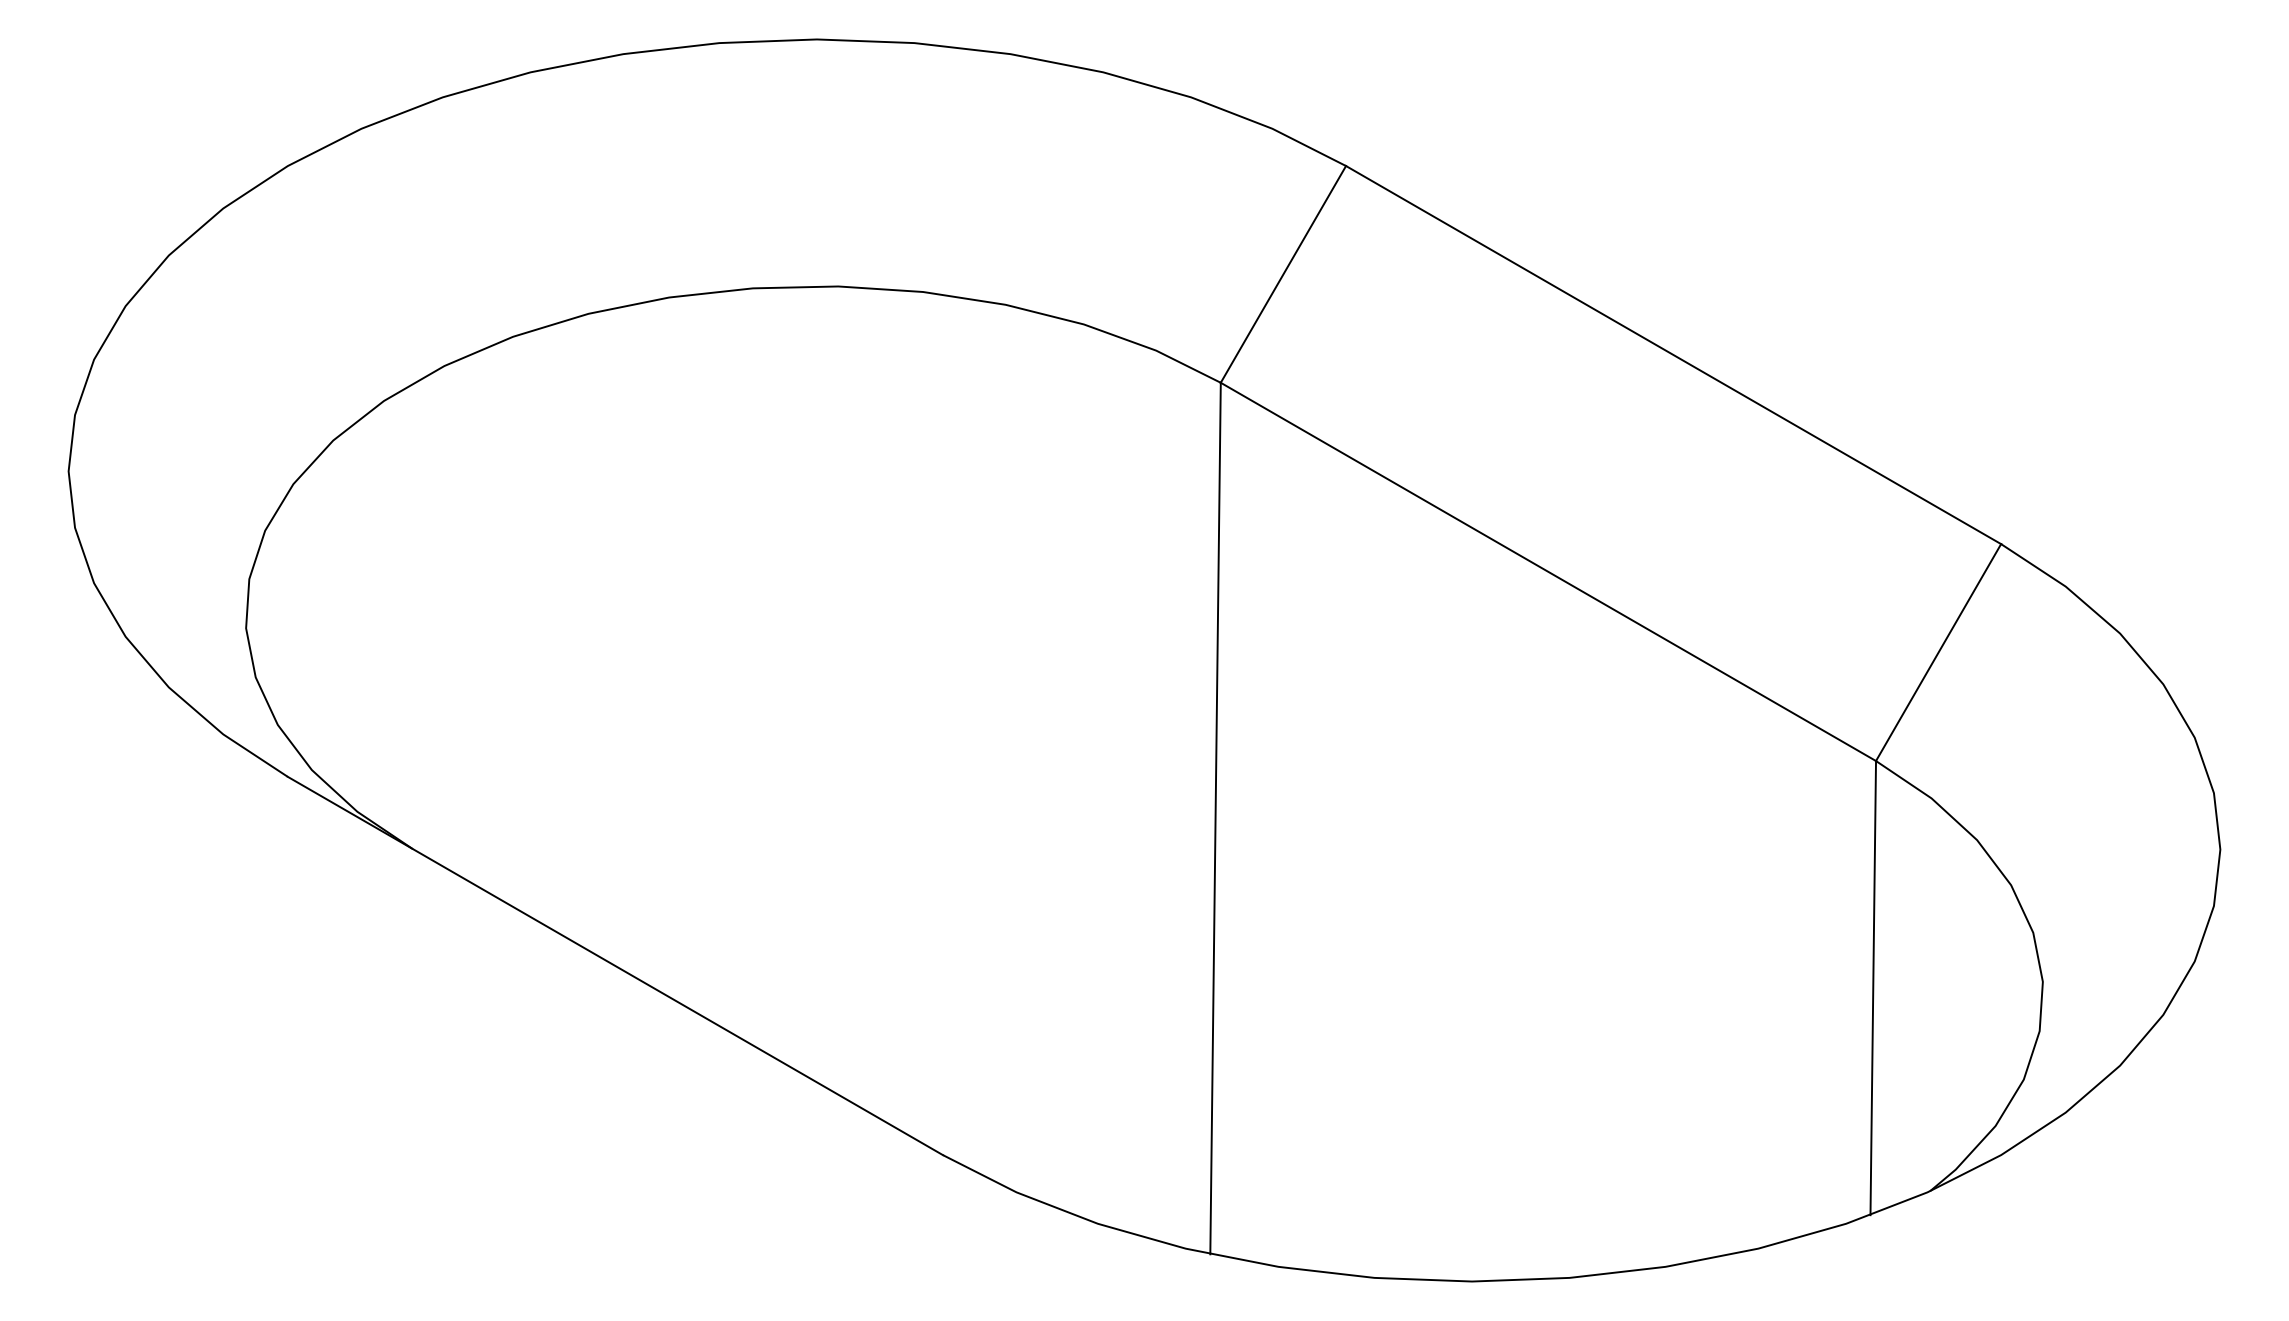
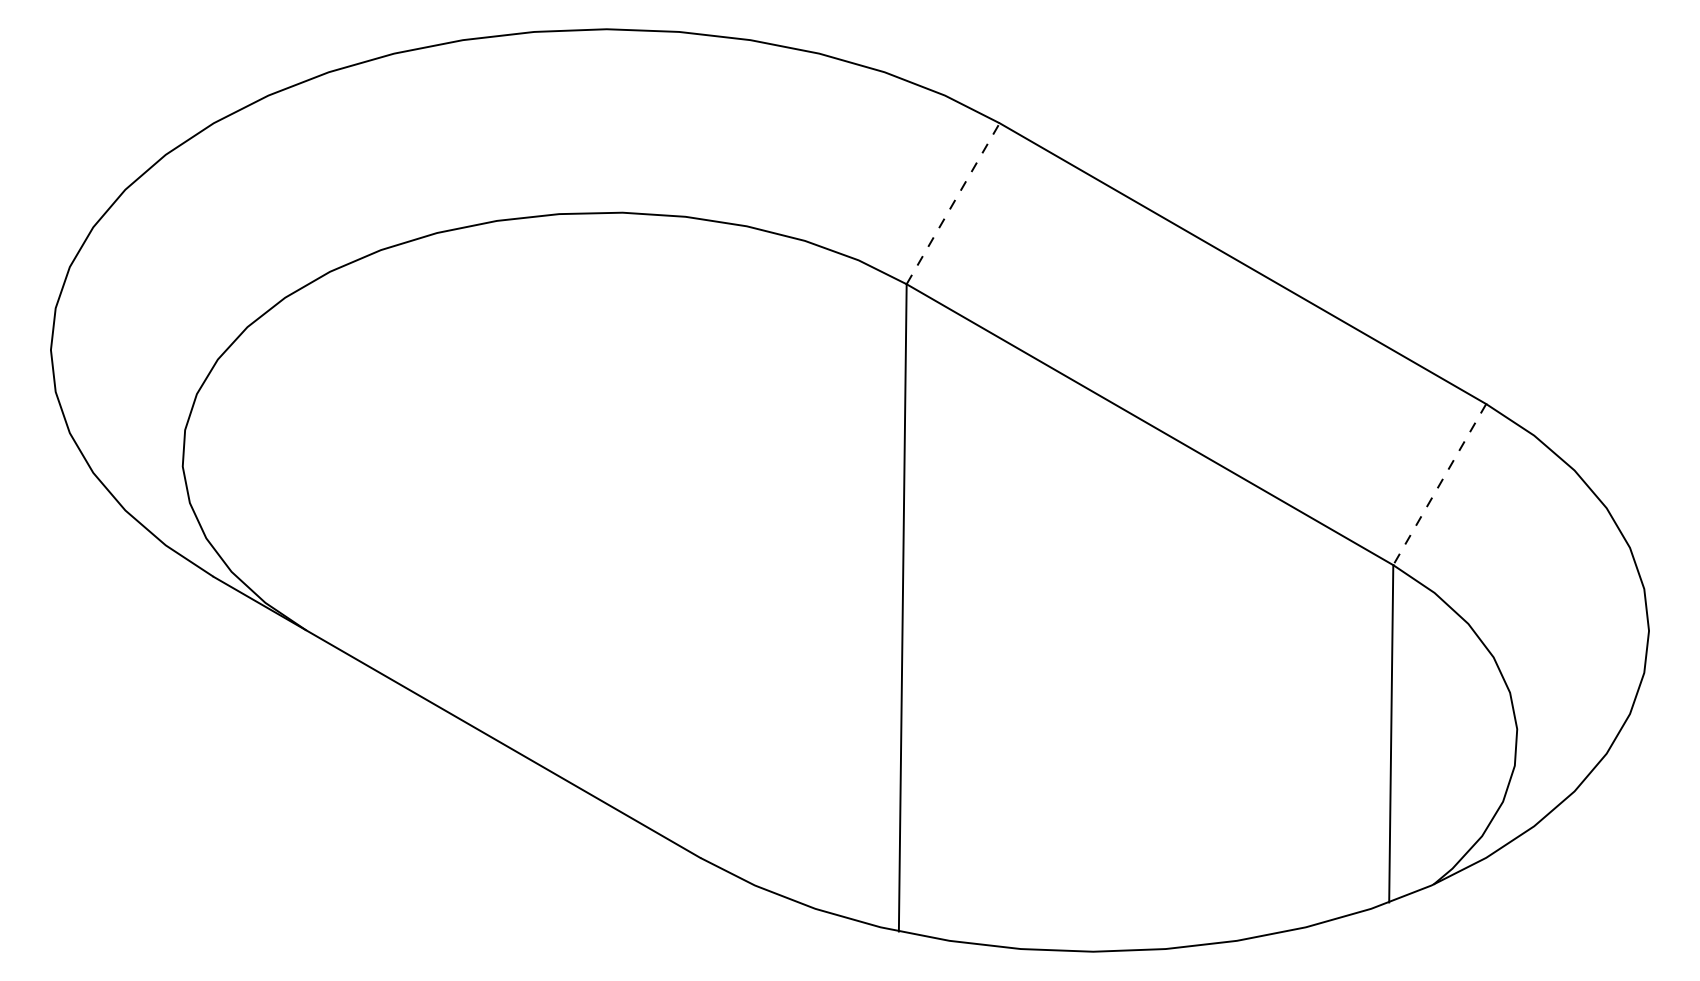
line: (1283, 273) -> (953, 203), solid -> dashed
line: (1938, 653) -> (1439, 485), solid -> dashed

